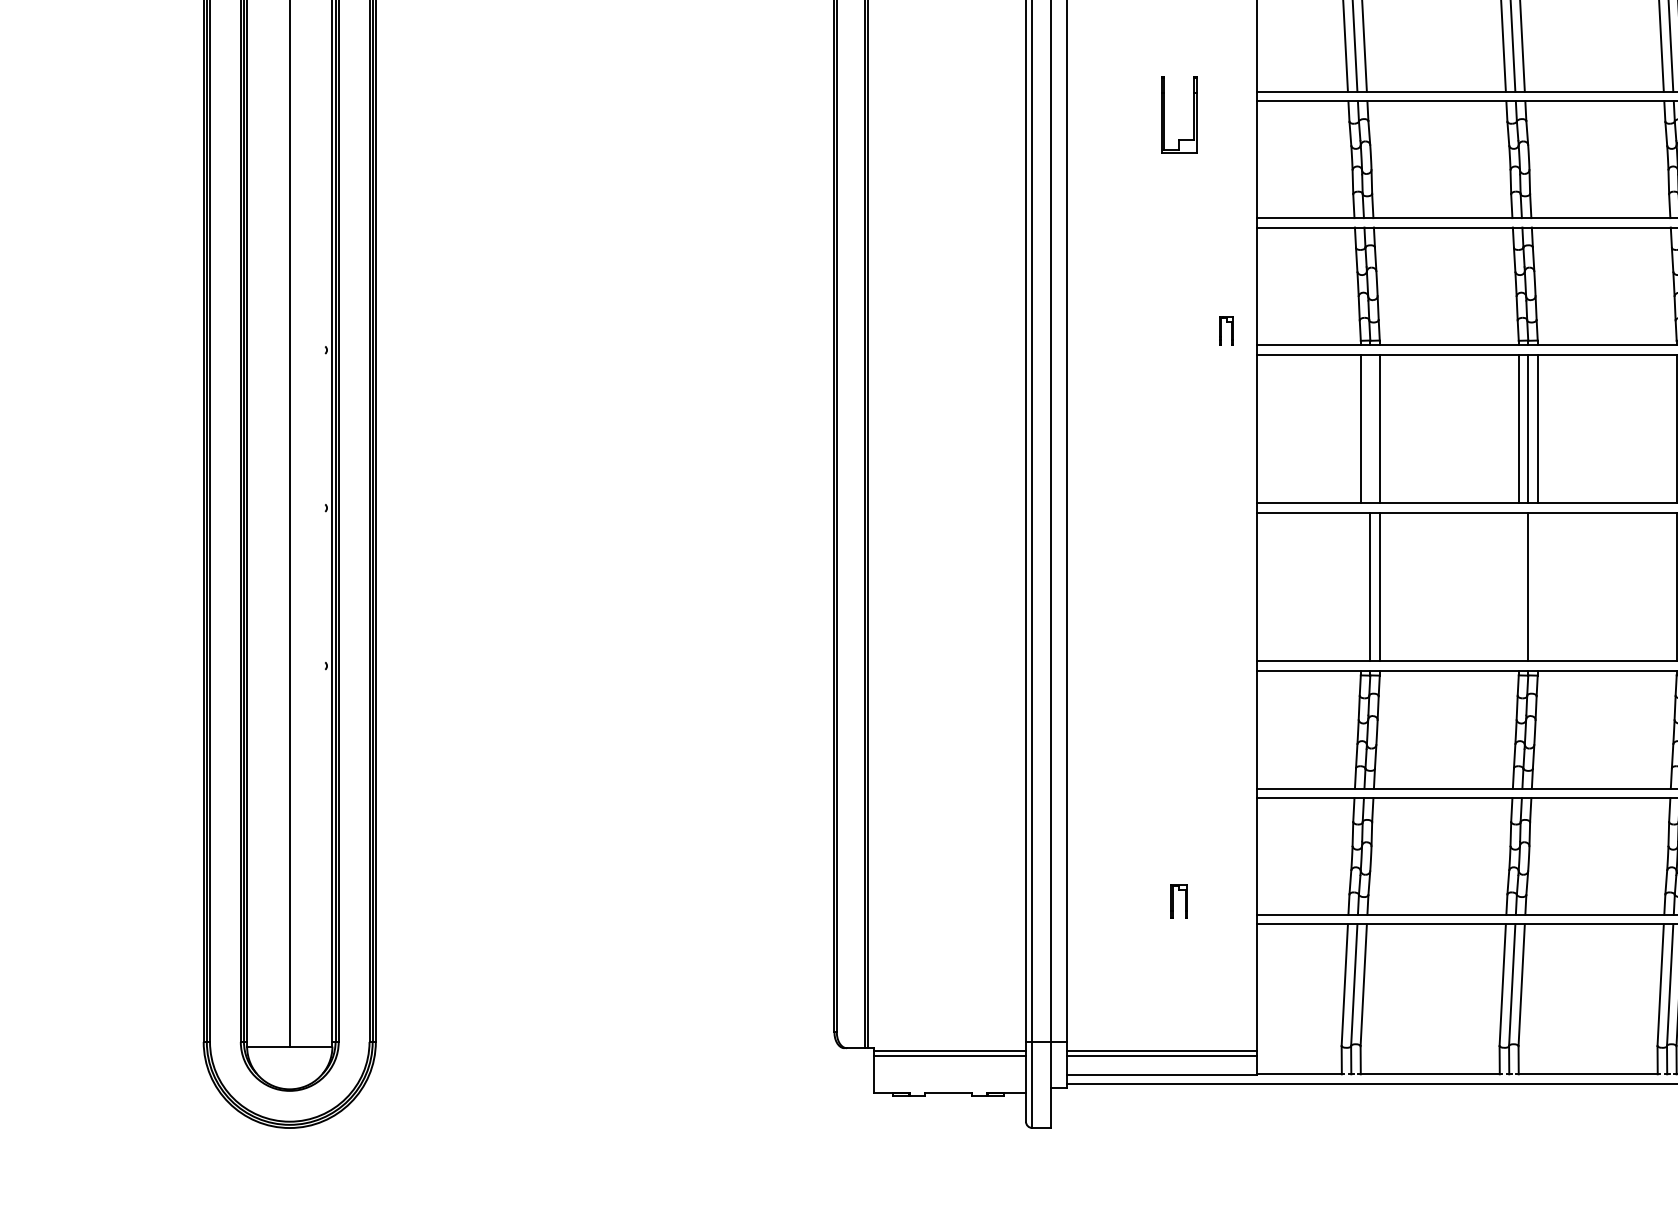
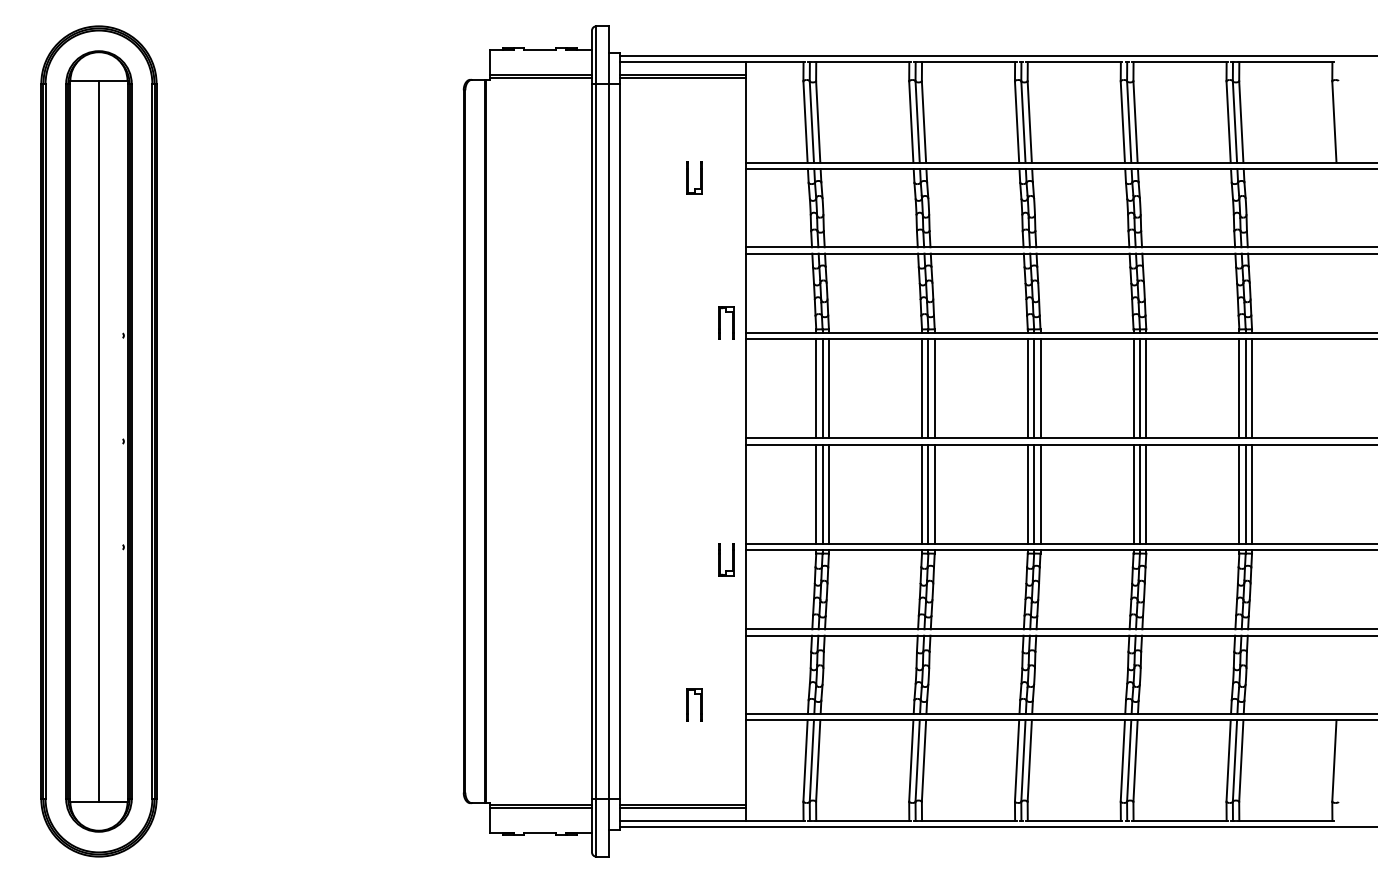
part: (1179, 113) -> (694, 177), size x0.62
part: (1226, 330) -> (726, 322), size x1.67
line: (1370, 428) -> (822, 388), added
line: (1361, 587) -> (816, 494), added
line: (1519, 587) -> (922, 494), added
line: (1537, 587) -> (934, 494), added
part: (1226, 684) -> (726, 559), added
part: (1179, 900) -> (694, 704), size x1.43

